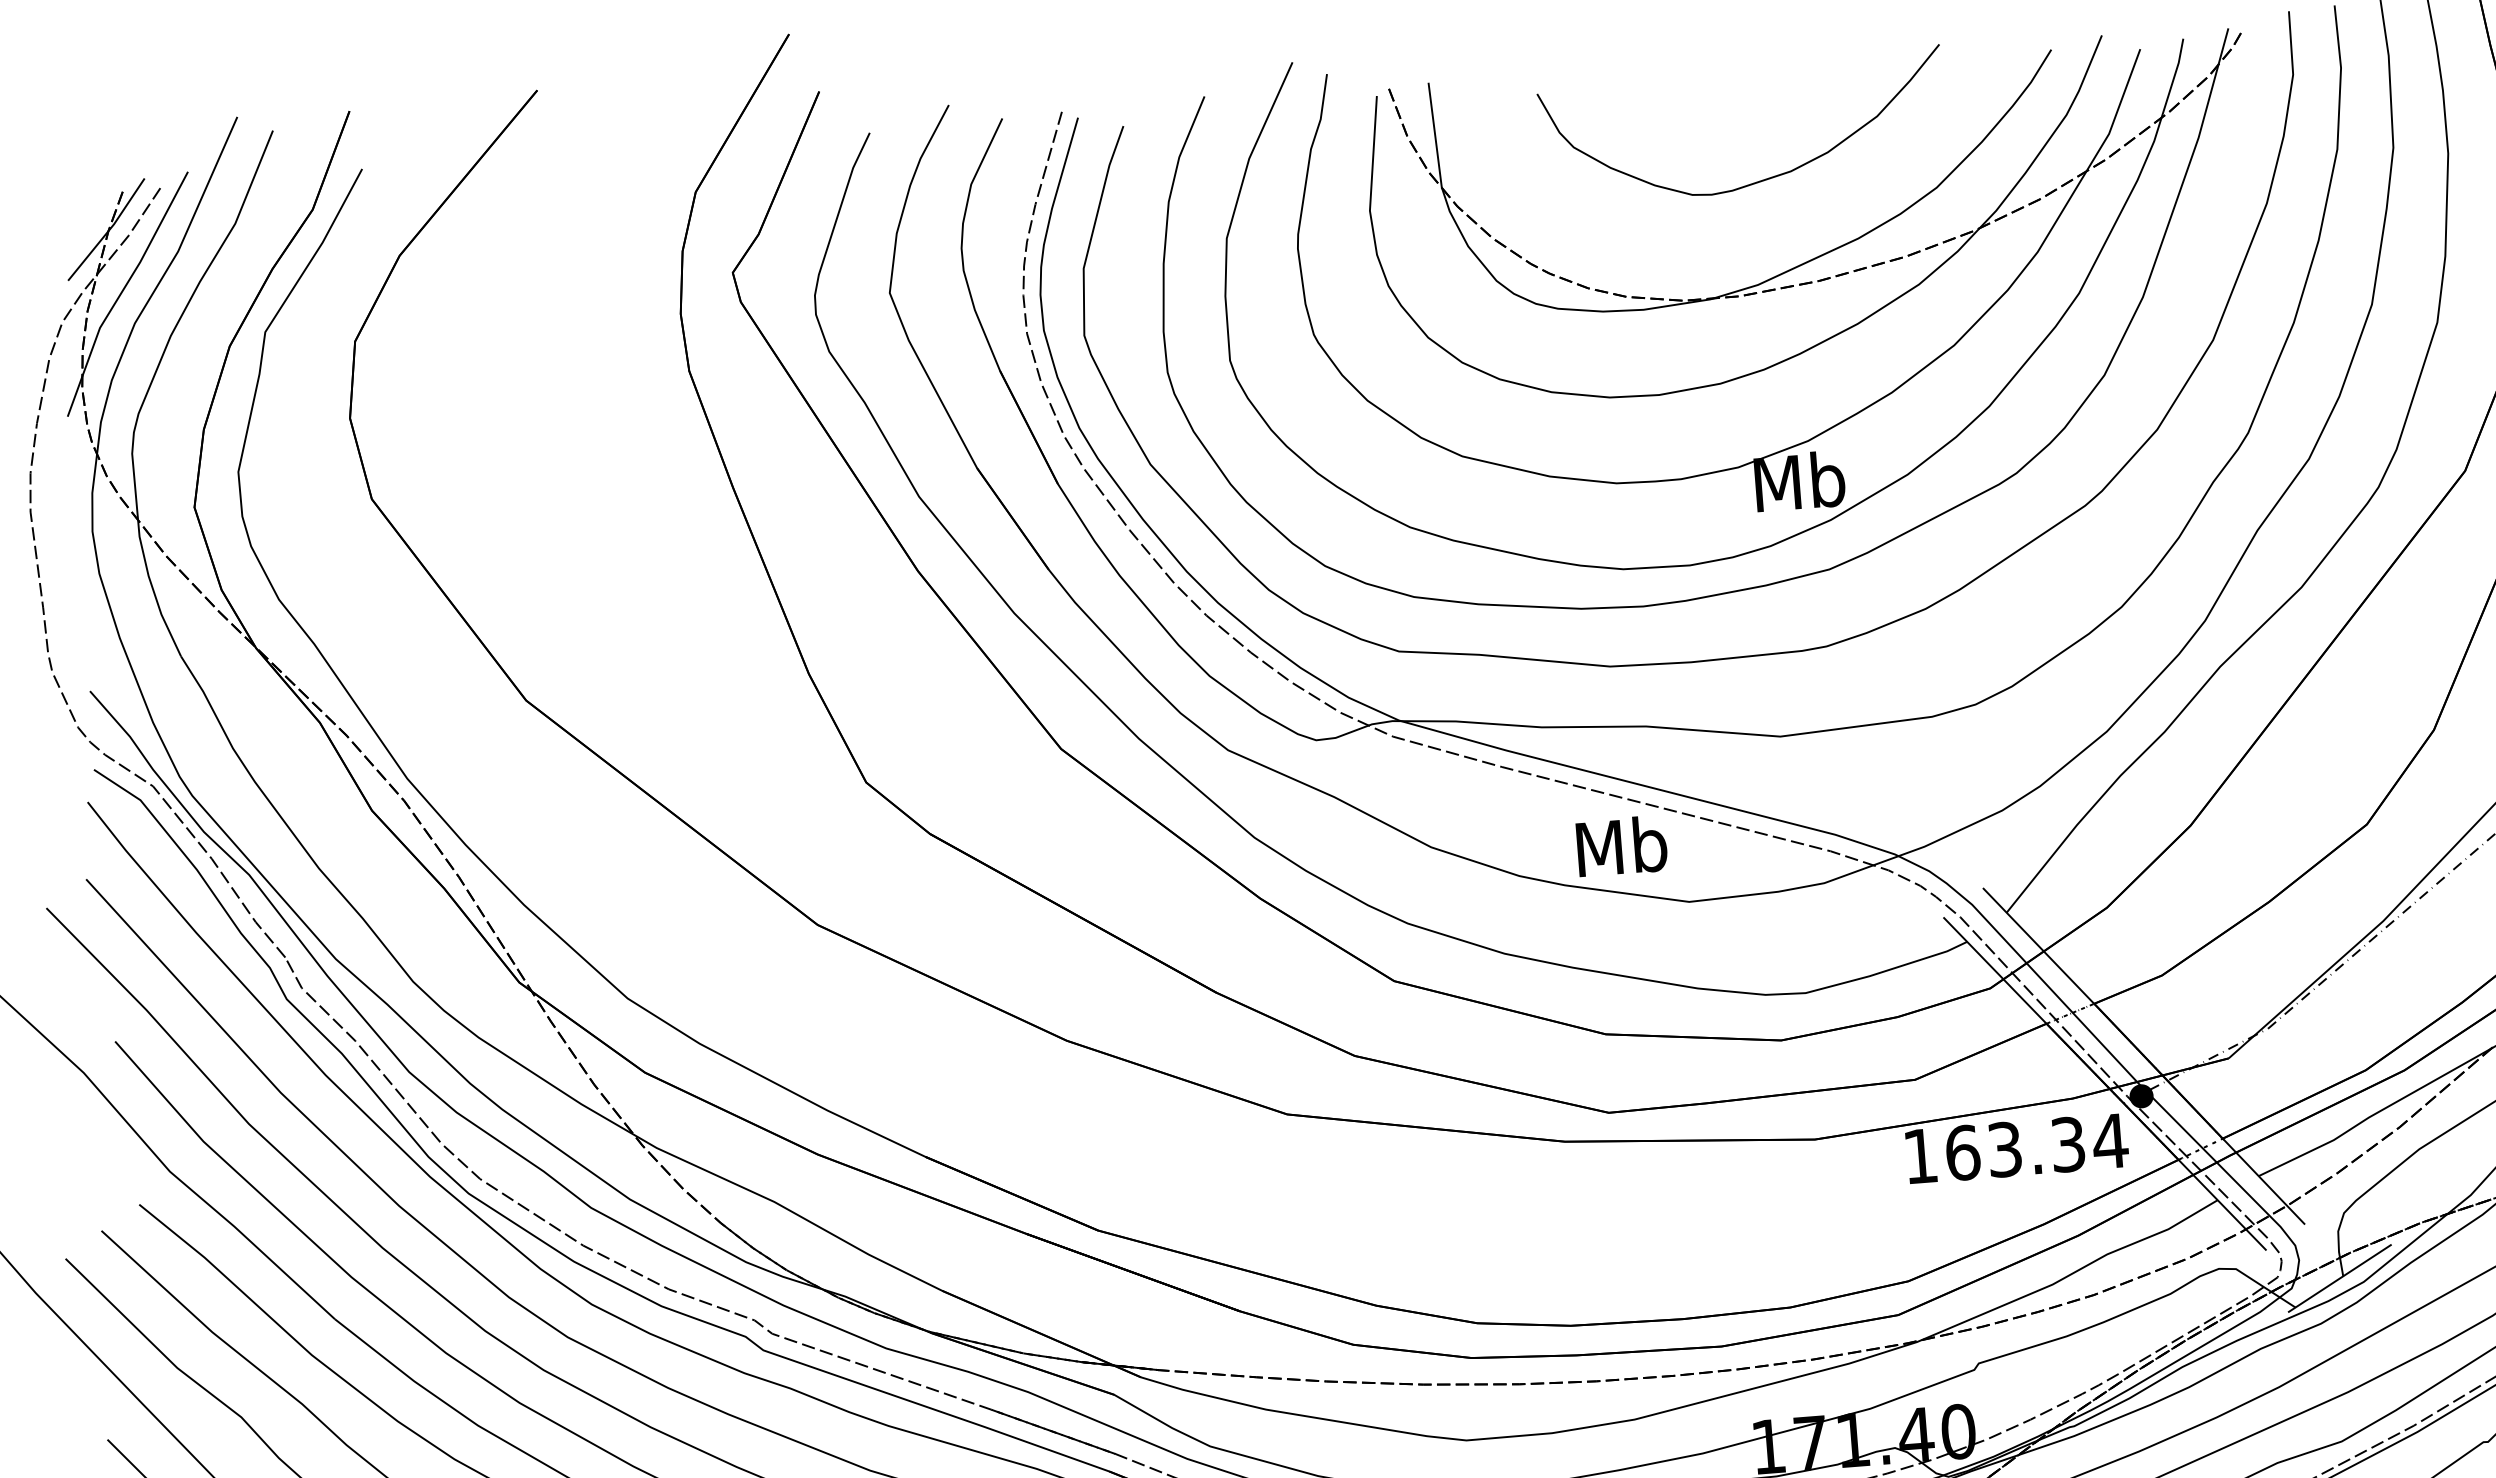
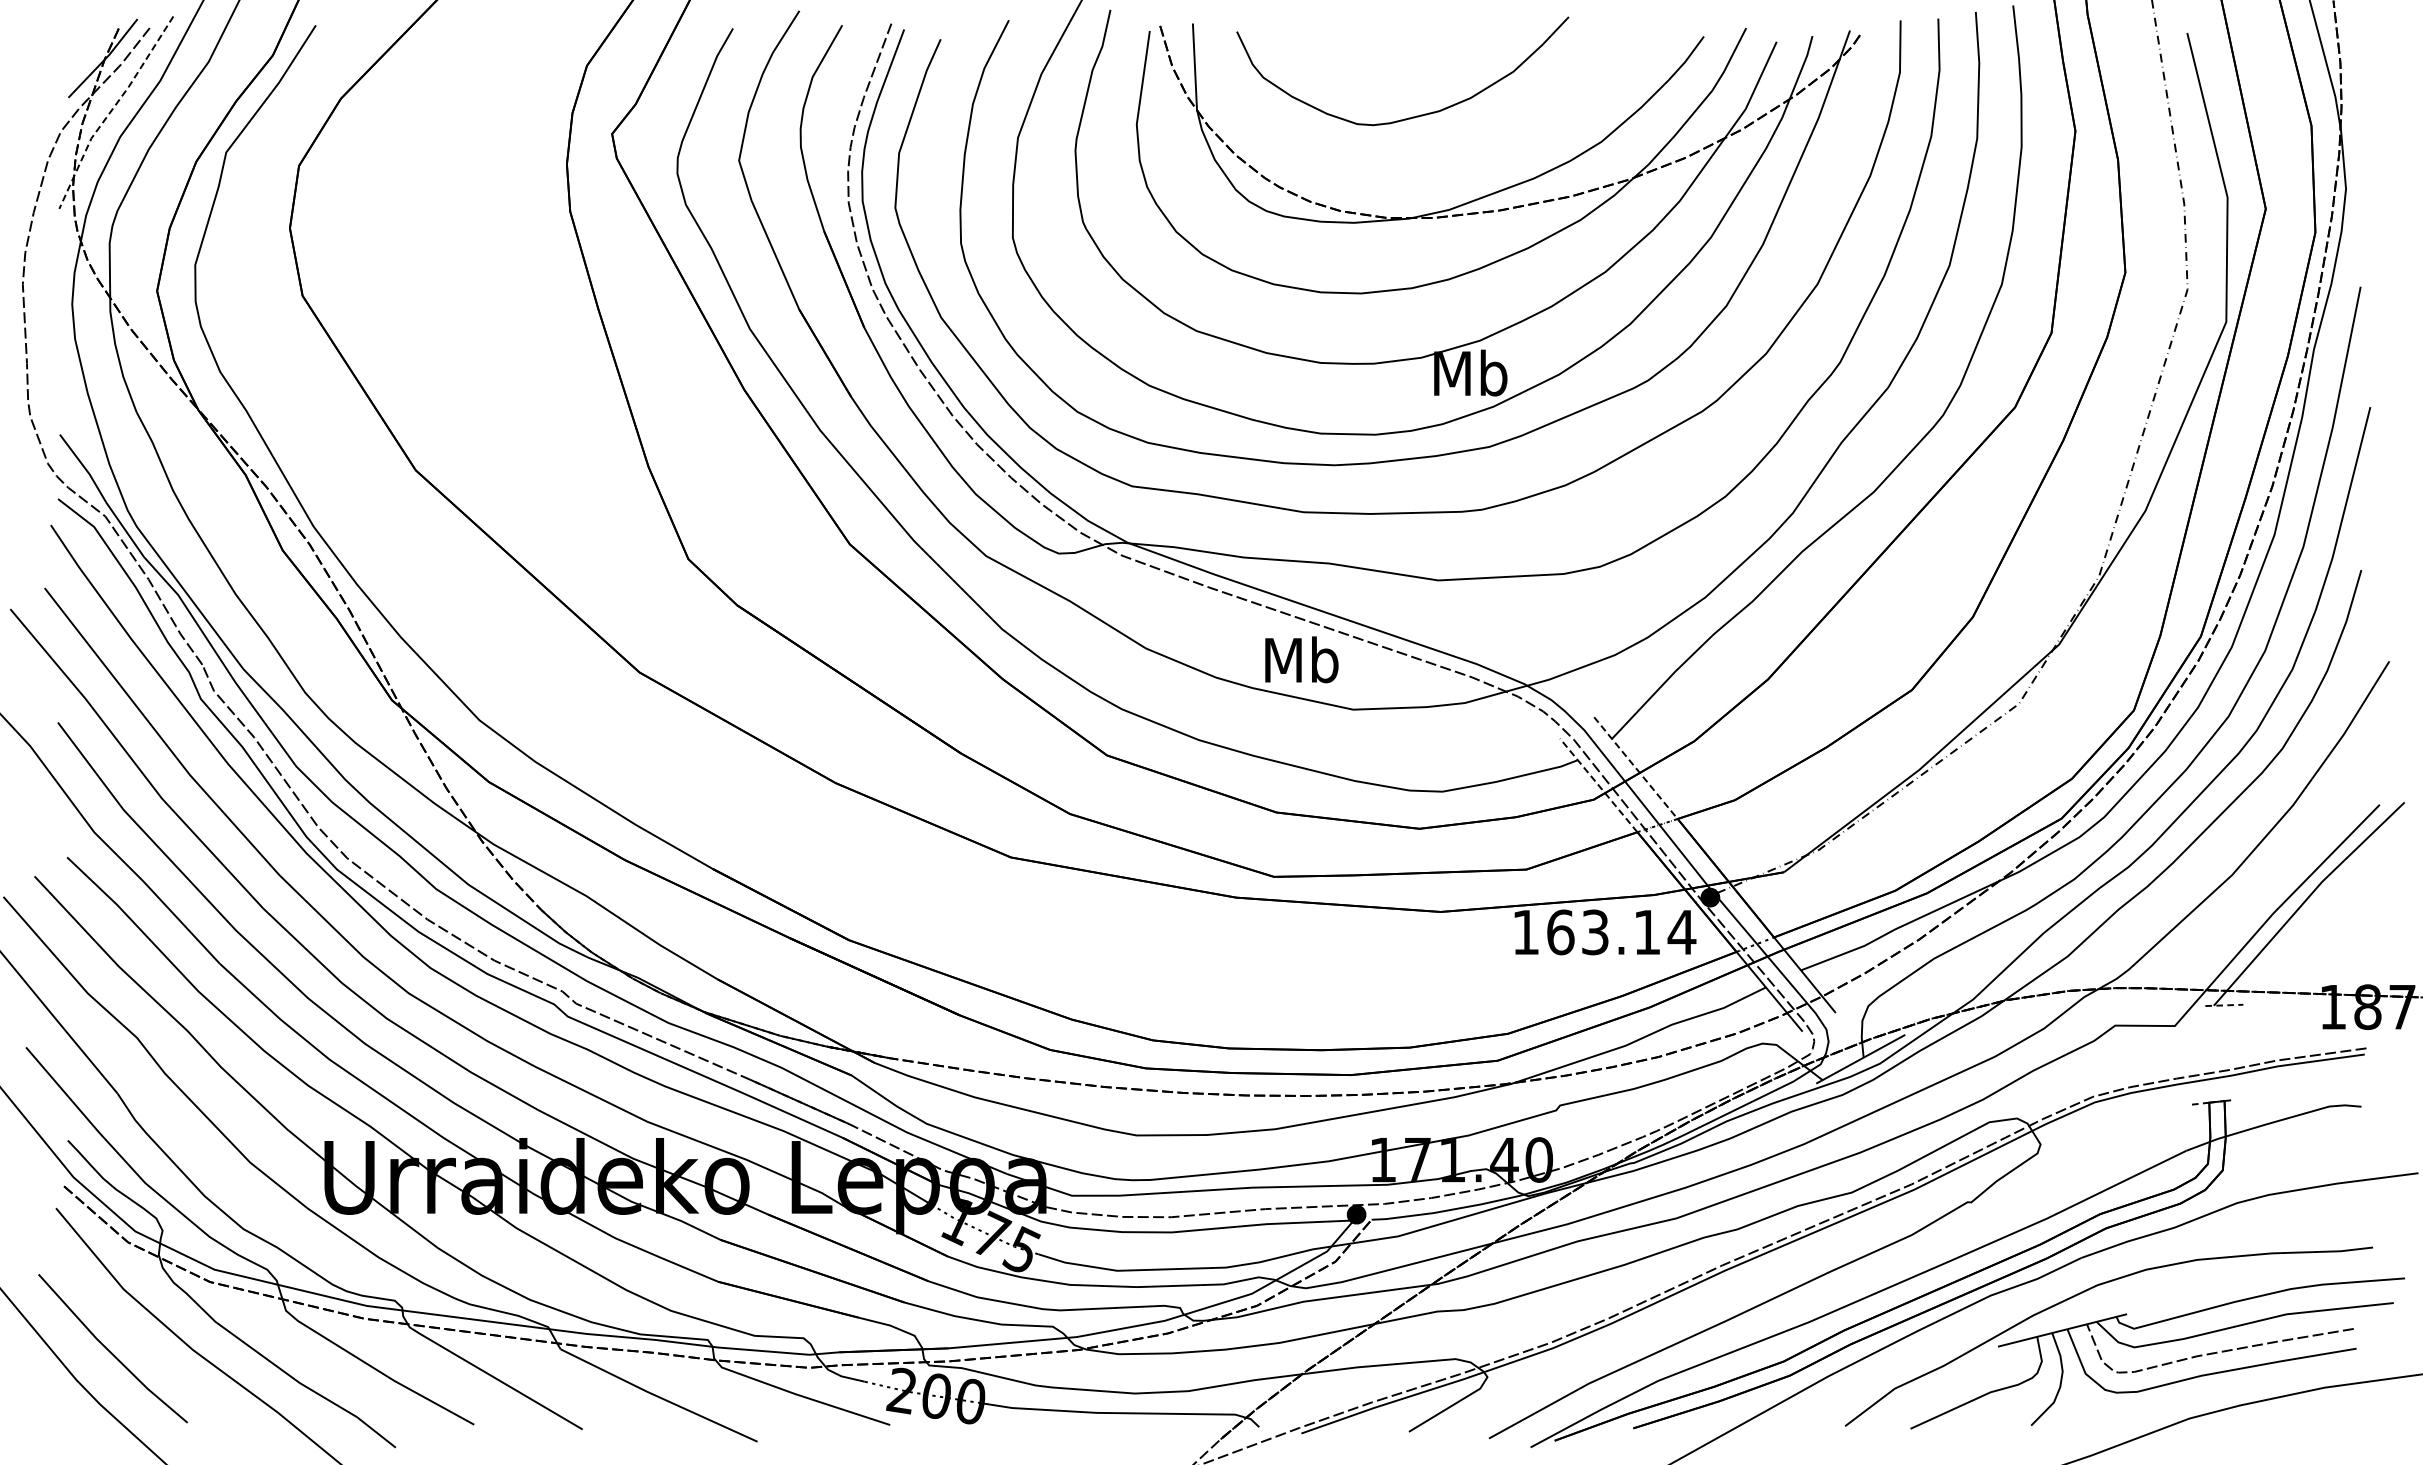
curve: (1758, 180) -> (1412, 116), moved
line: (121, 292) -> (111, 110), solid -> dashed
line: (2038, 946) -> (1635, 768), solid -> dashed
line: (1994, 970) -> (1598, 785), solid -> dashed
text: (2068, 1144) -> (1647, 932), 163.34 -> 163.14

